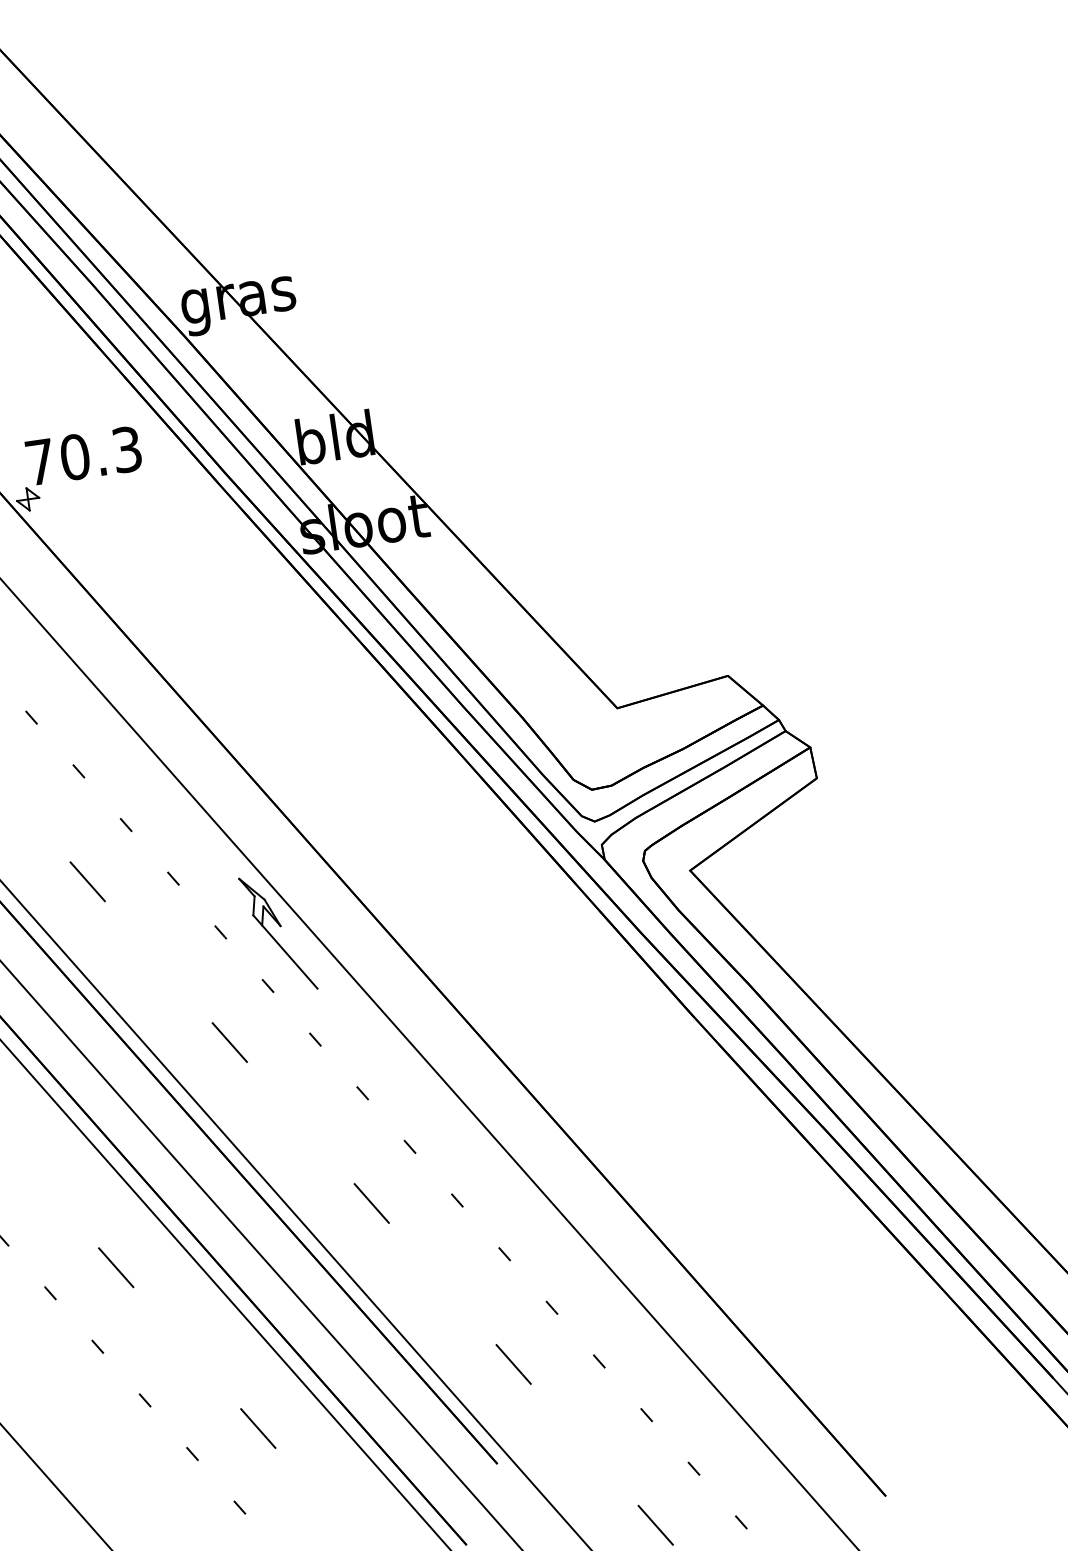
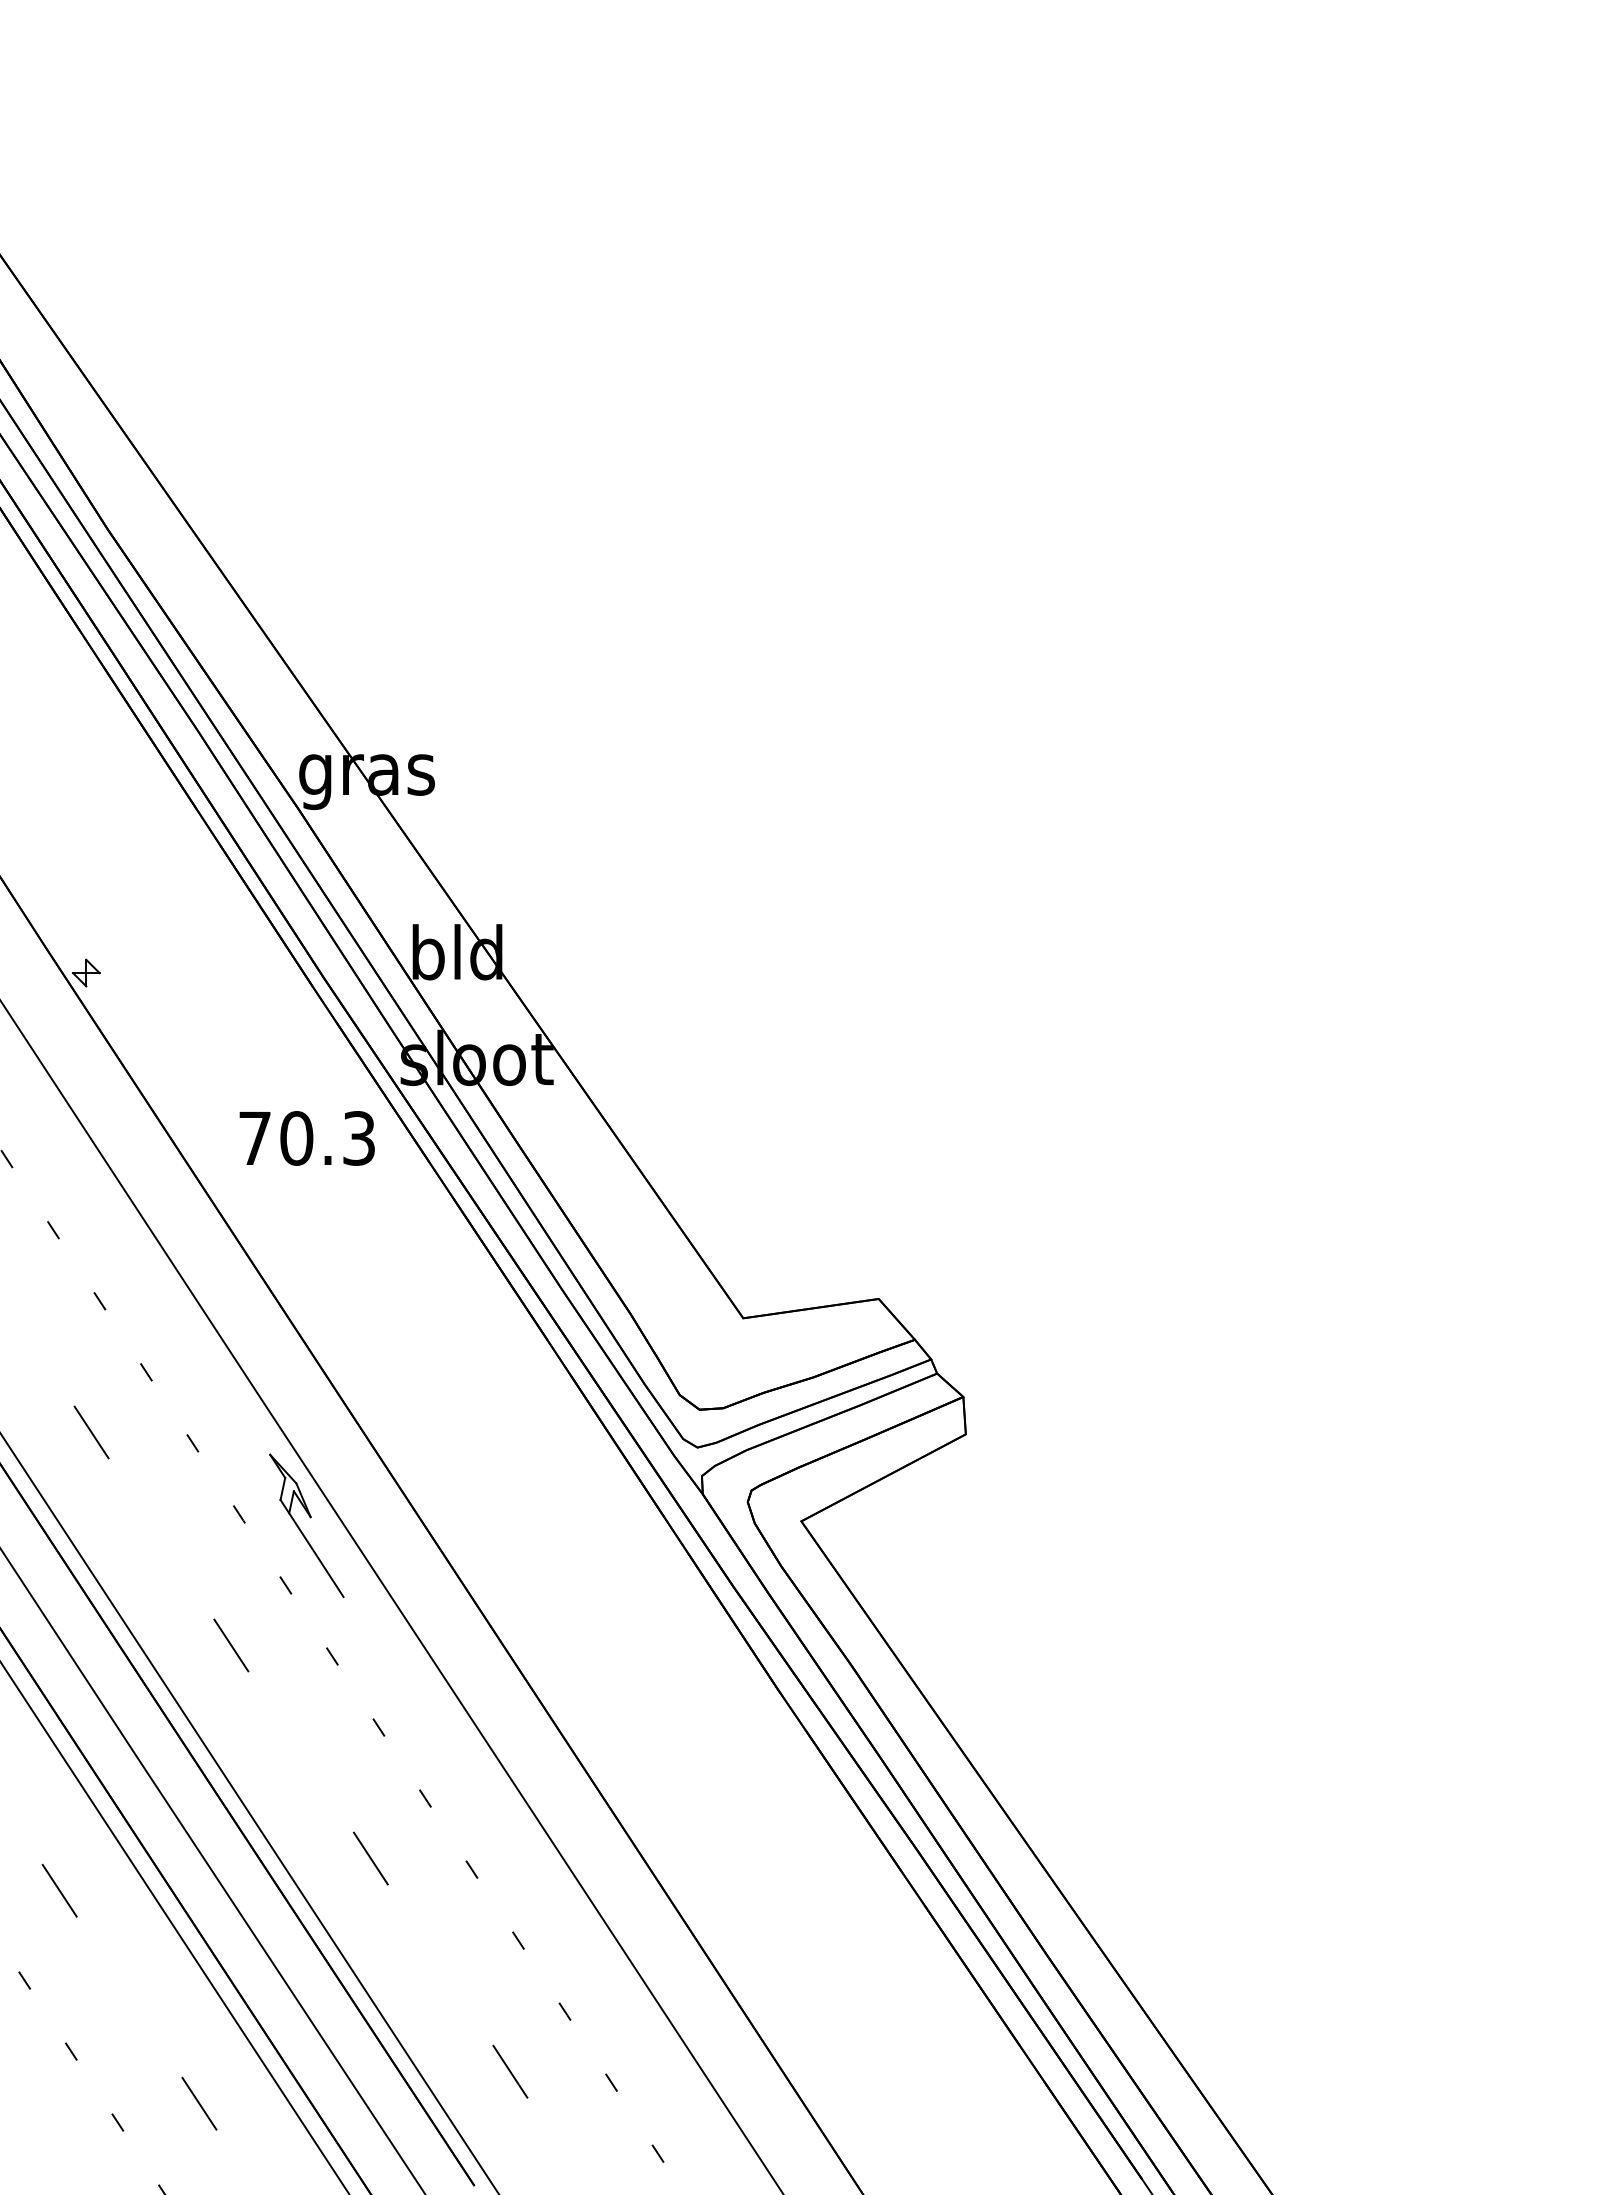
text: (83, 456) -> (306, 1138), moved

